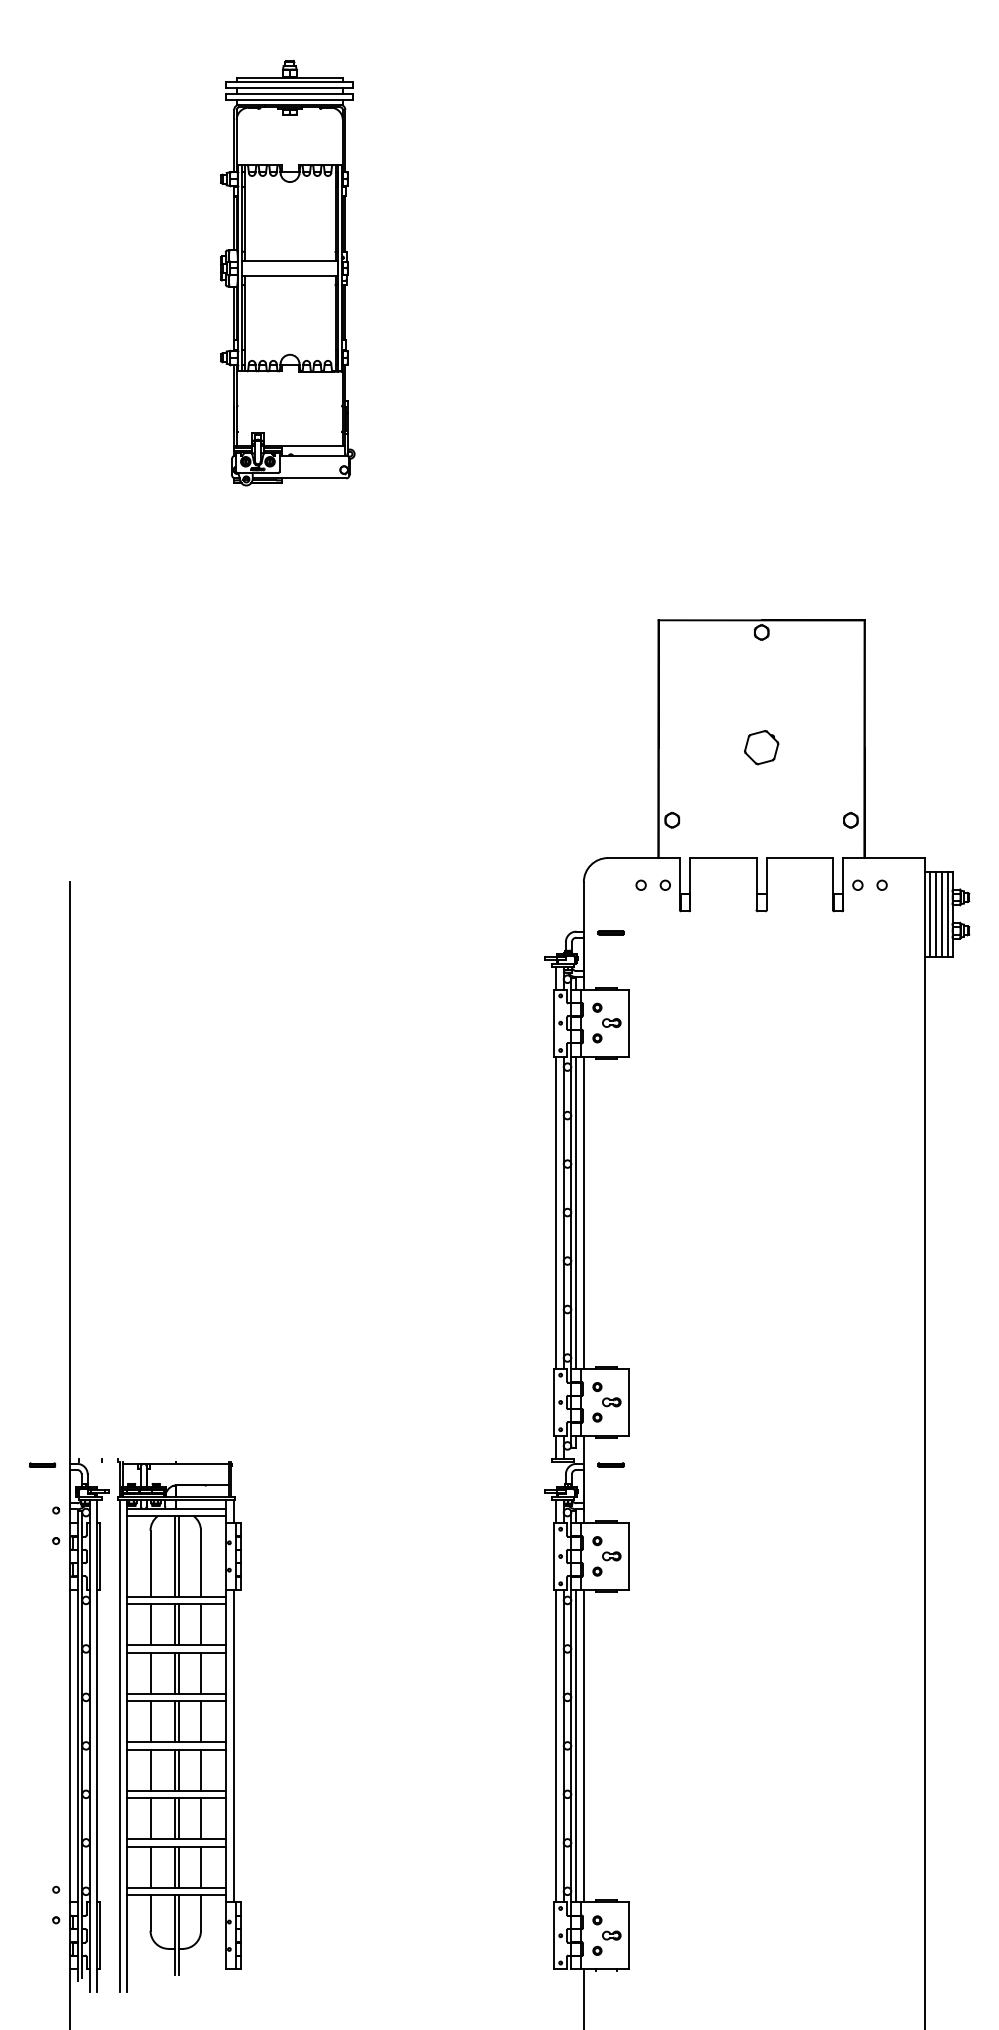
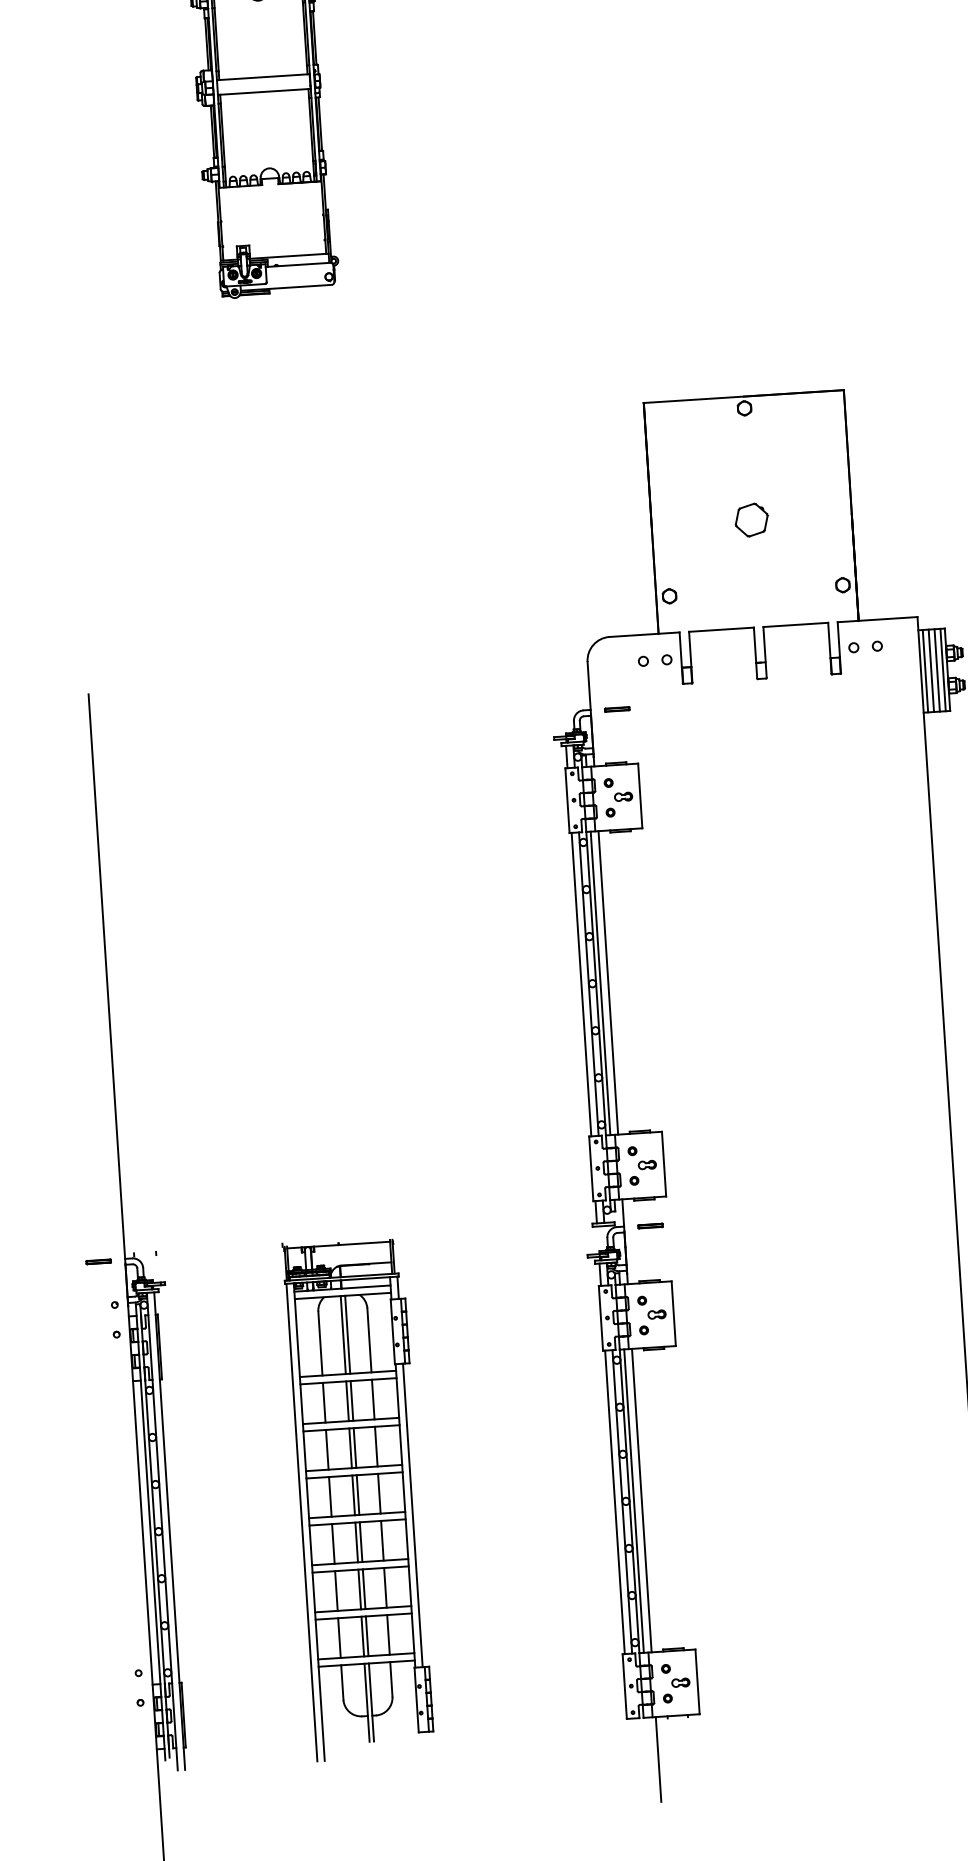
part: (179, 1725) -> (358, 1498), moved

